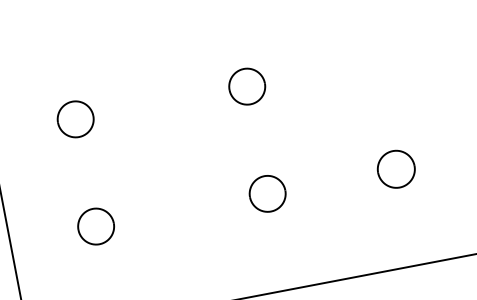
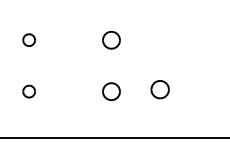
part: (73, 118) -> (28, 39), size x0.7
part: (394, 169) -> (159, 89), moved
part: (94, 226) -> (28, 91), size x0.7

